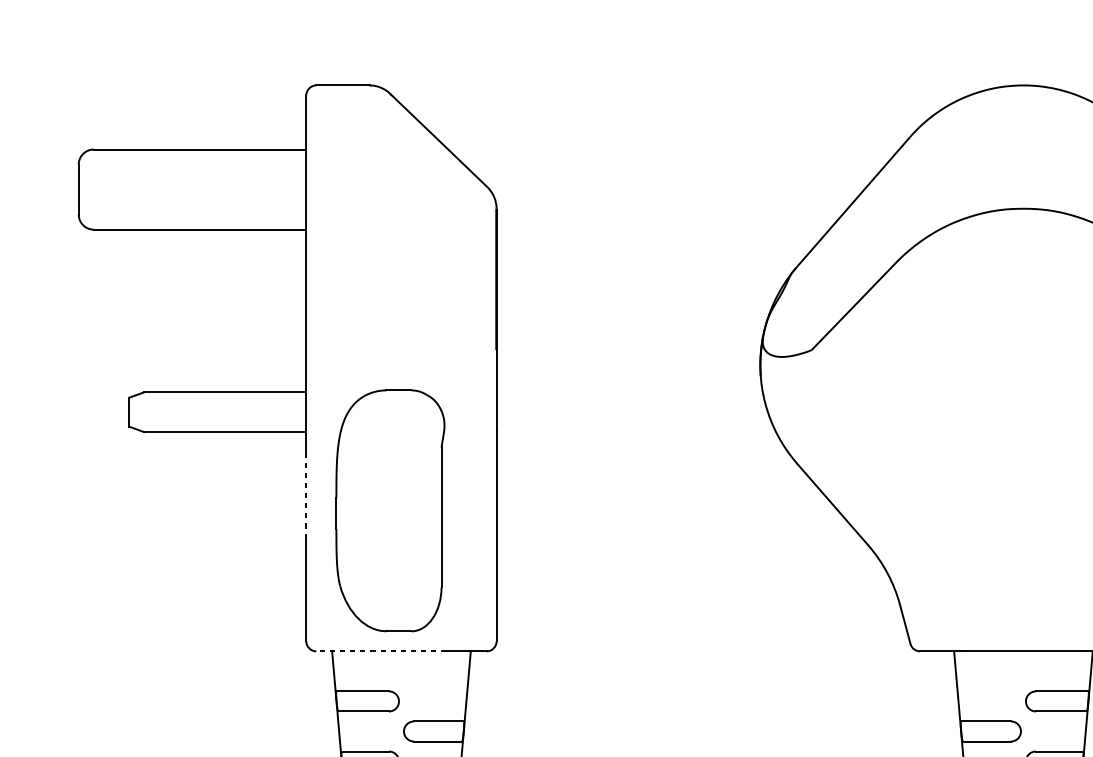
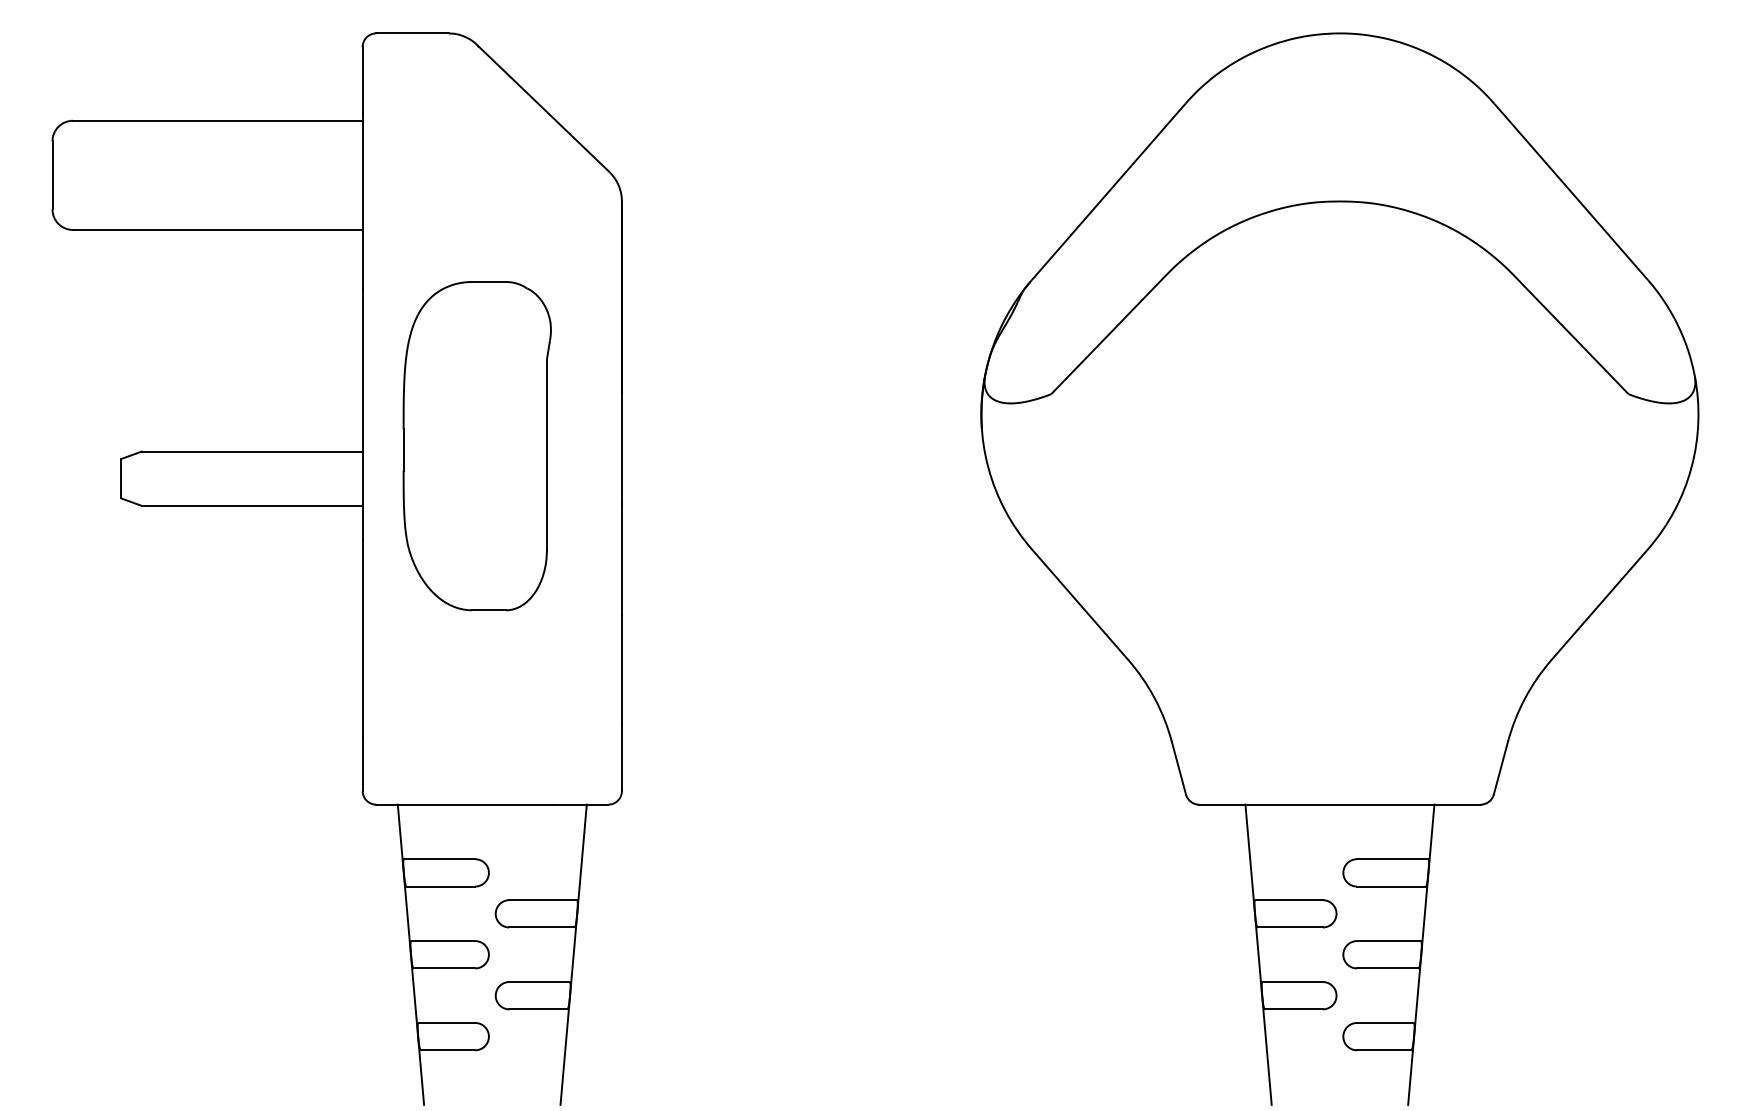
line: (306, 497) -> (362, 595), dashed -> solid
part: (389, 511) -> (476, 446), moved
line: (381, 651) -> (465, 804), dashed -> solid

